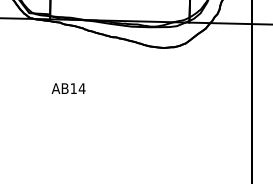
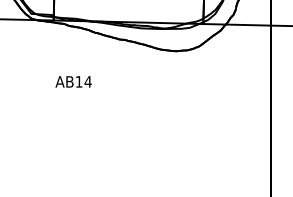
text: (68, 88) -> (73, 81), moved

